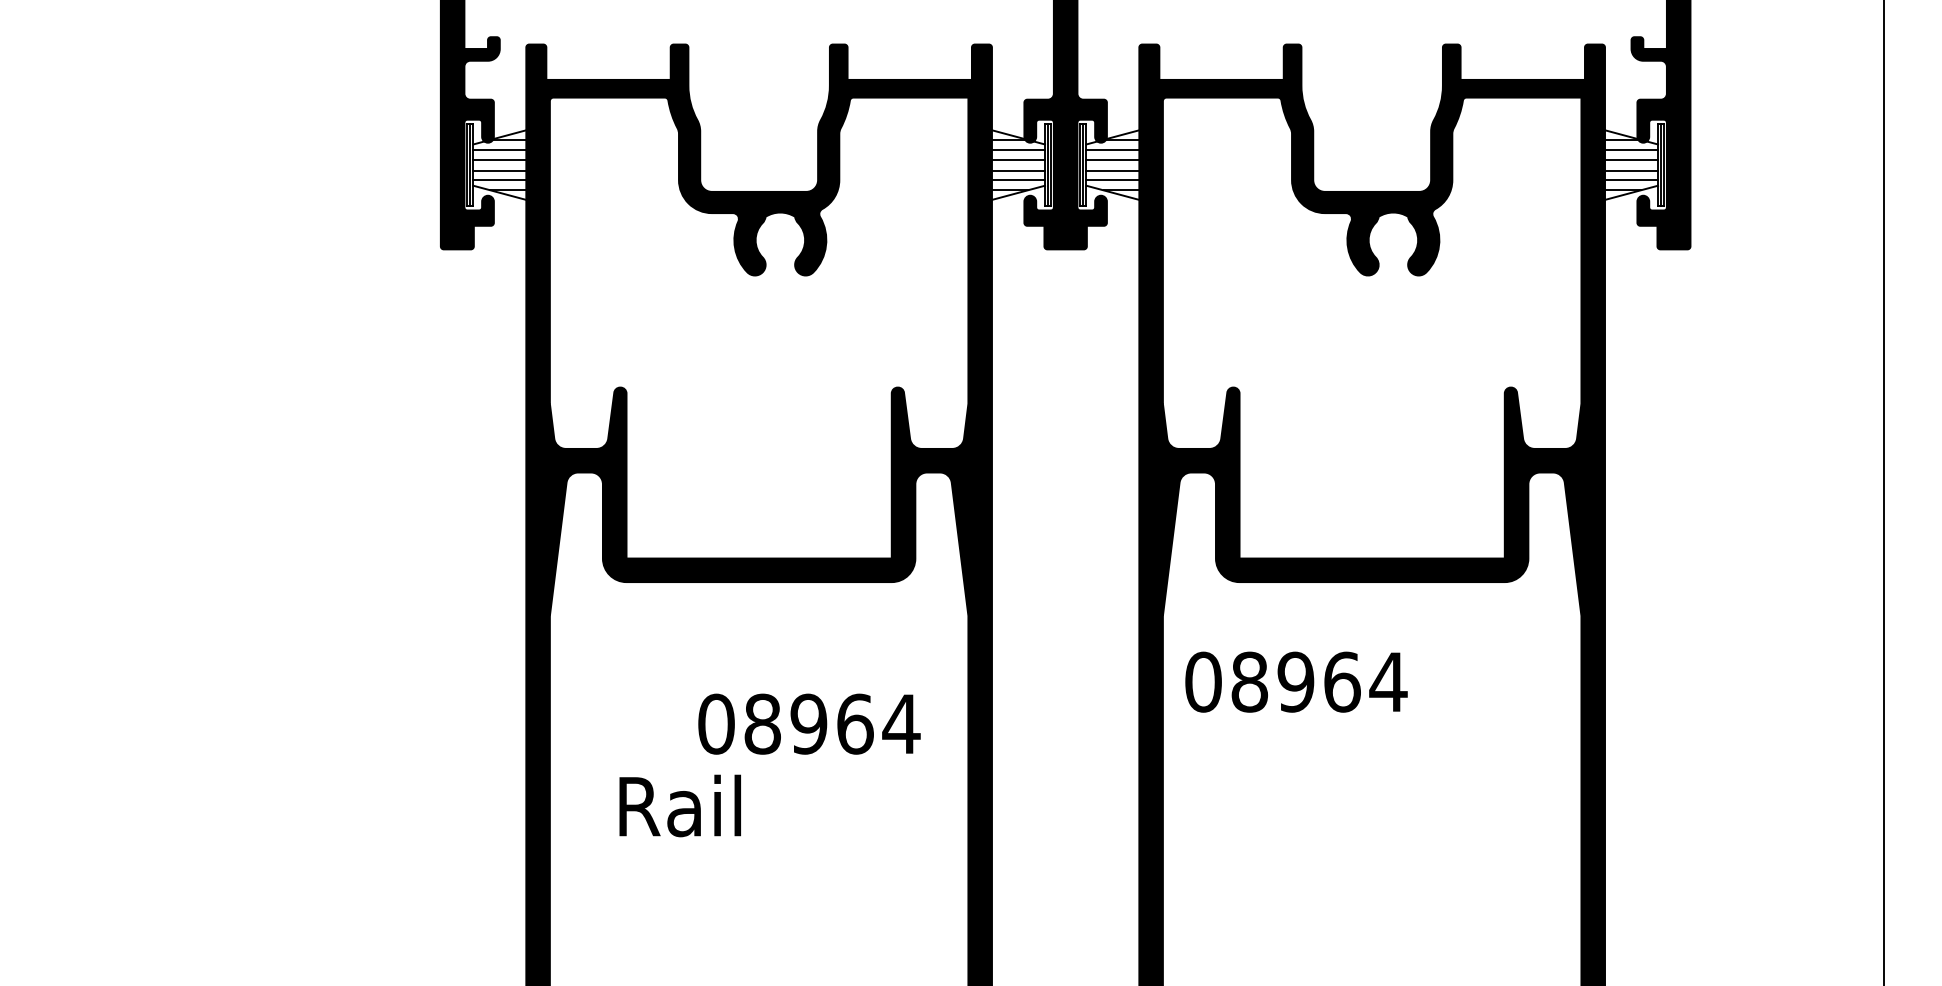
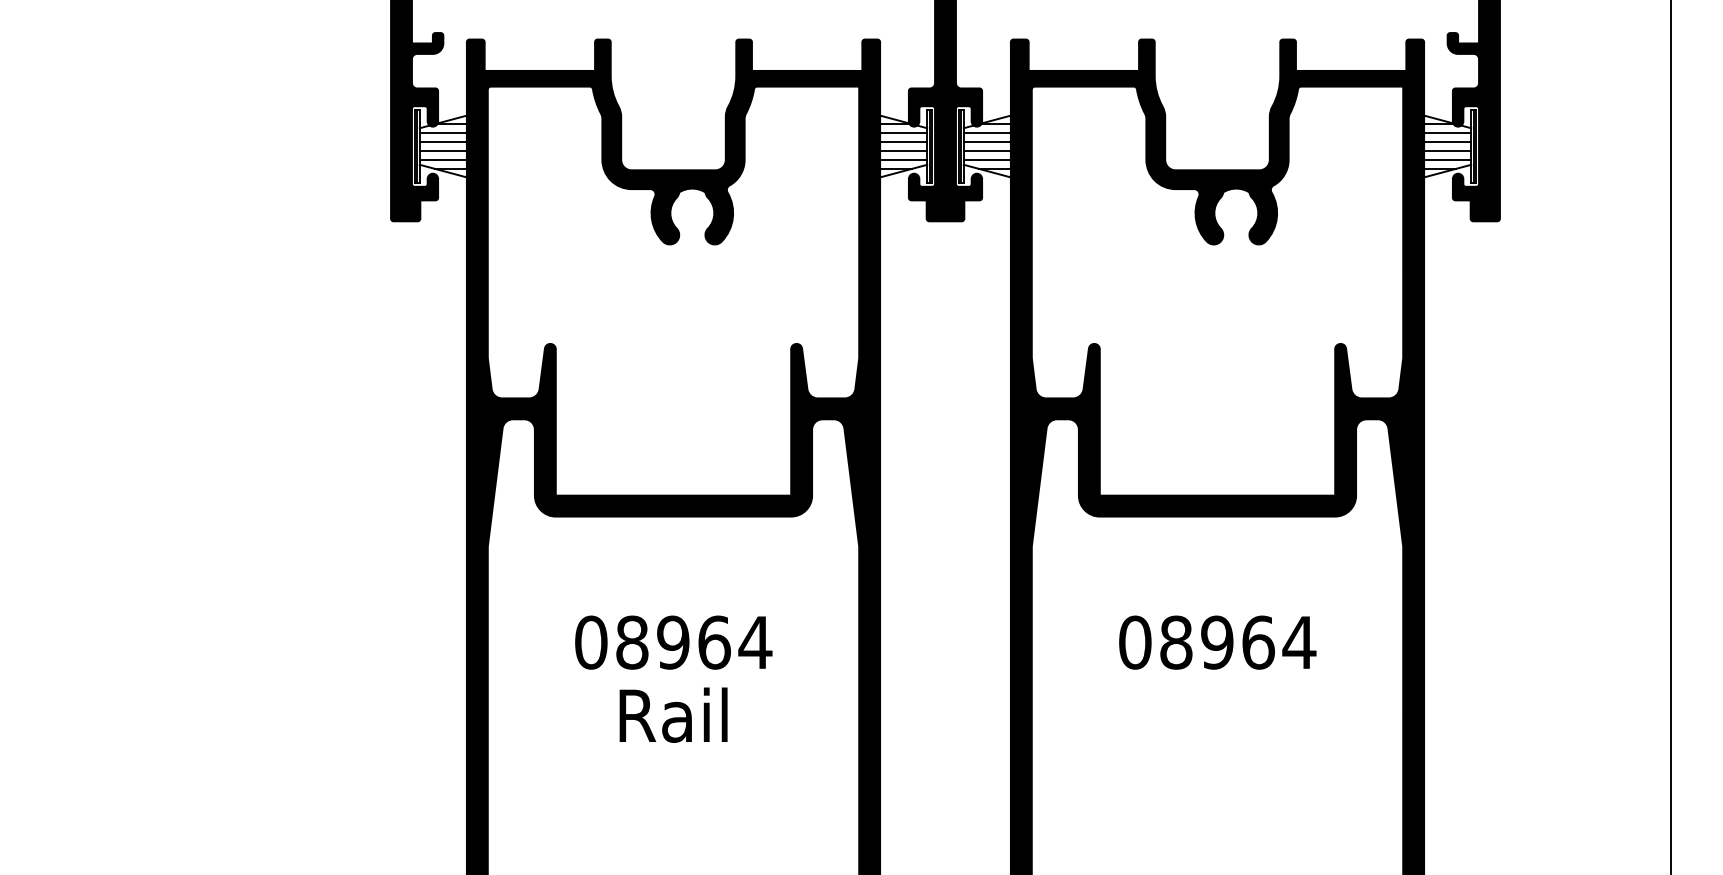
text: (1296, 681) -> (1217, 642), moved
text: (809, 723) -> (673, 642), moved
text: (679, 805) -> (672, 714), moved

